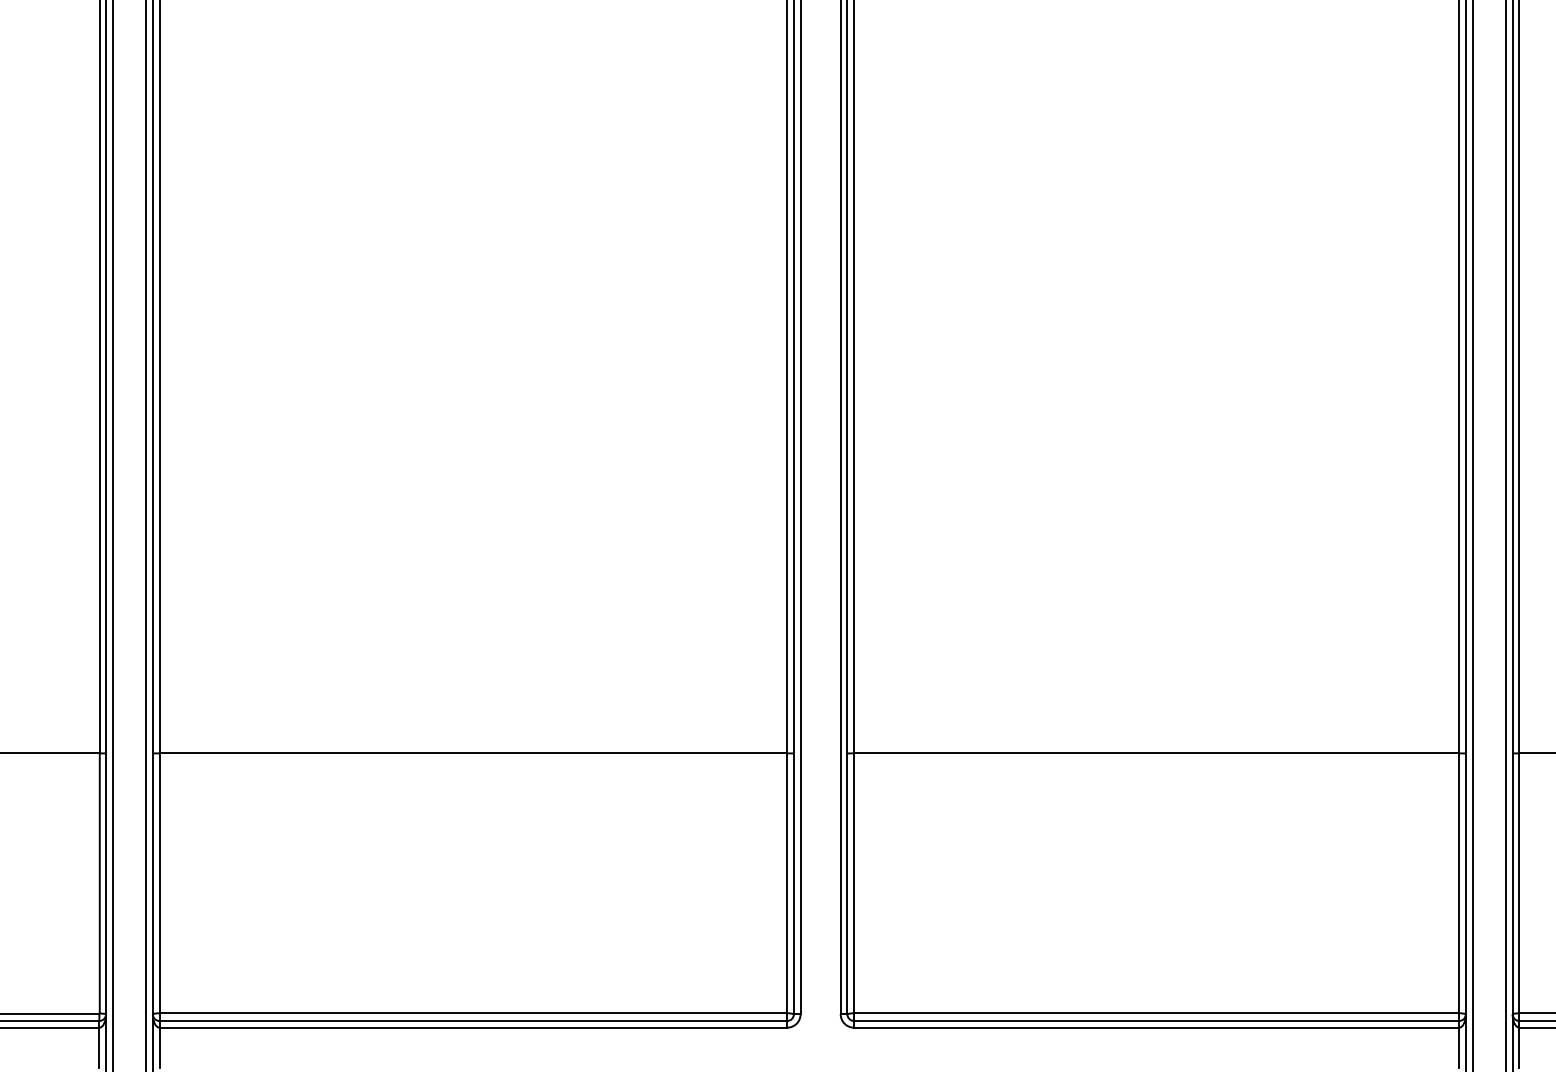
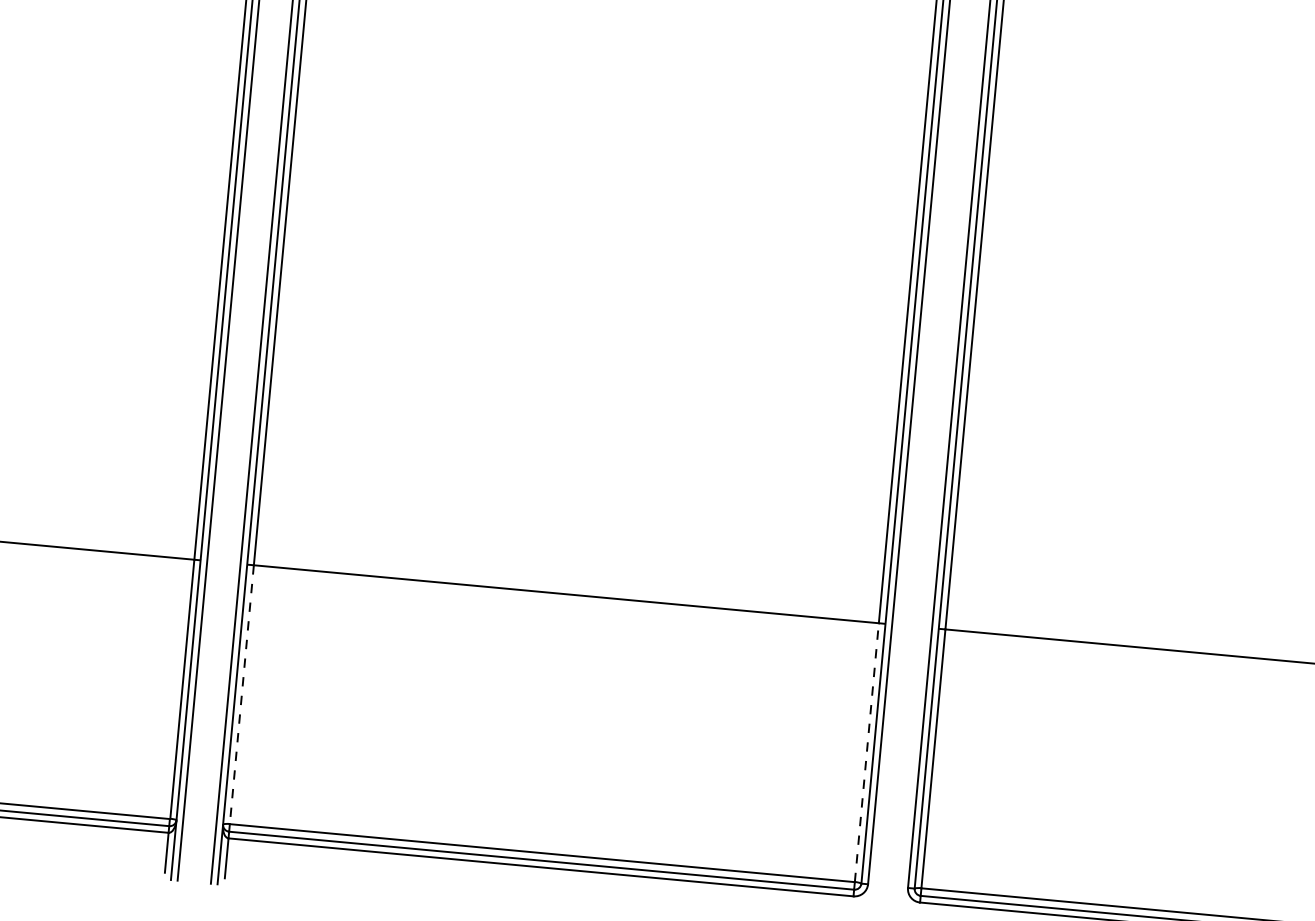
line: (159, 883) -> (241, 694), solid -> dashed
line: (787, 883) -> (867, 752), solid -> dashed

